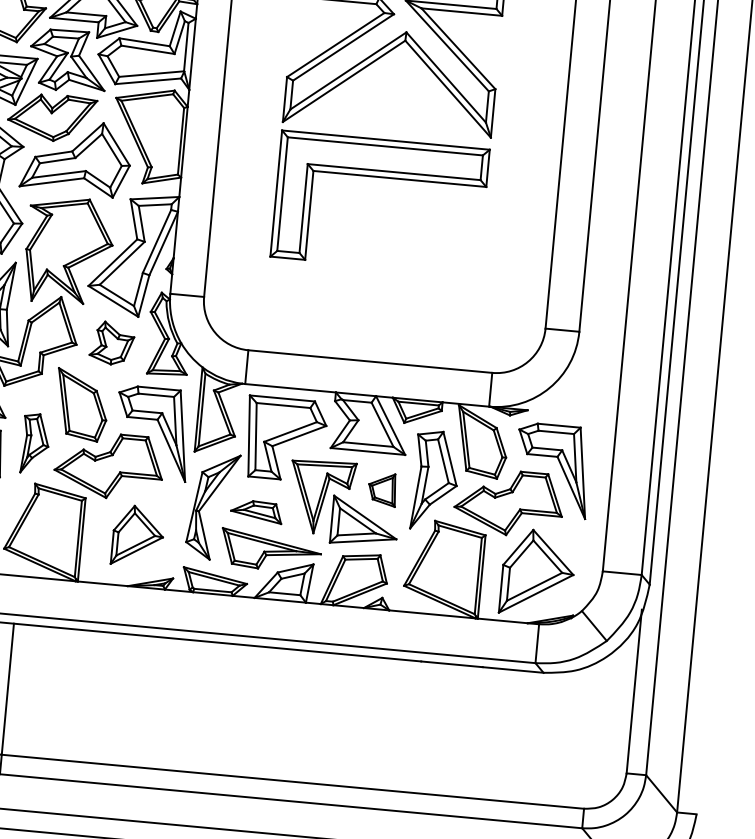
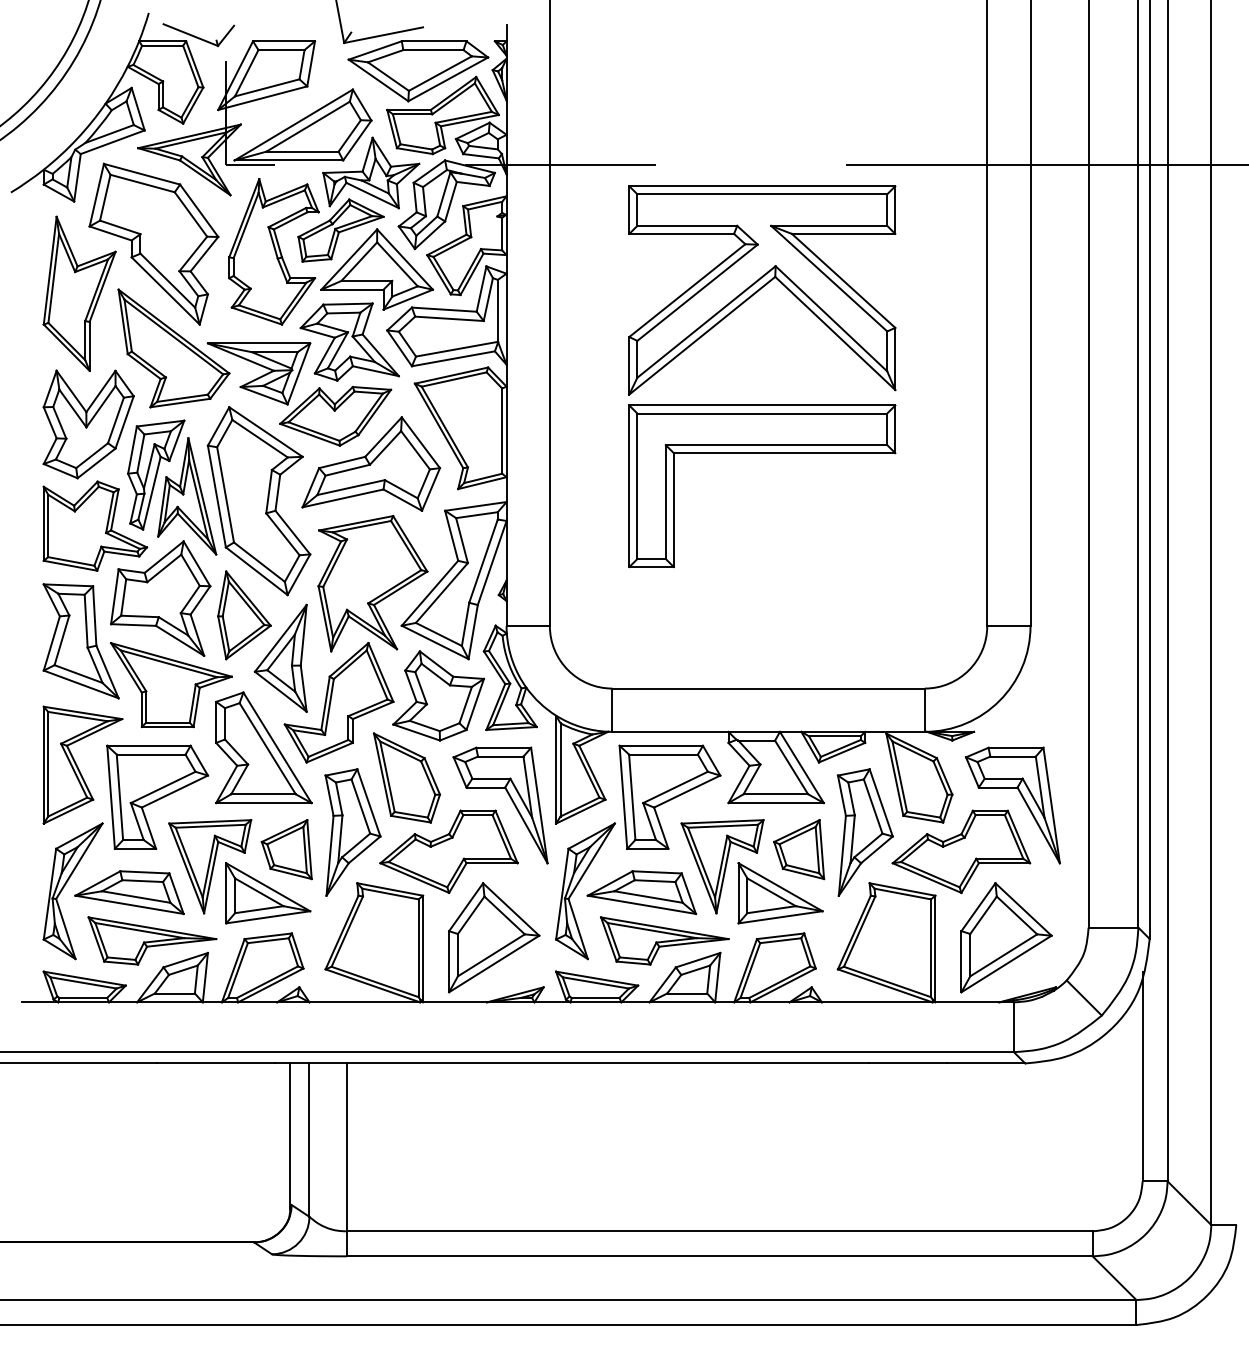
part: (112, 343) -> (438, 695), size x1.67
part: (35, 443) -> (352, 832), size x1.67
part: (382, 489) -> (799, 849), size x1.43
part: (256, 511) -> (641, 892), size x1.67
part: (138, 536) -> (494, 937), size x1.43

